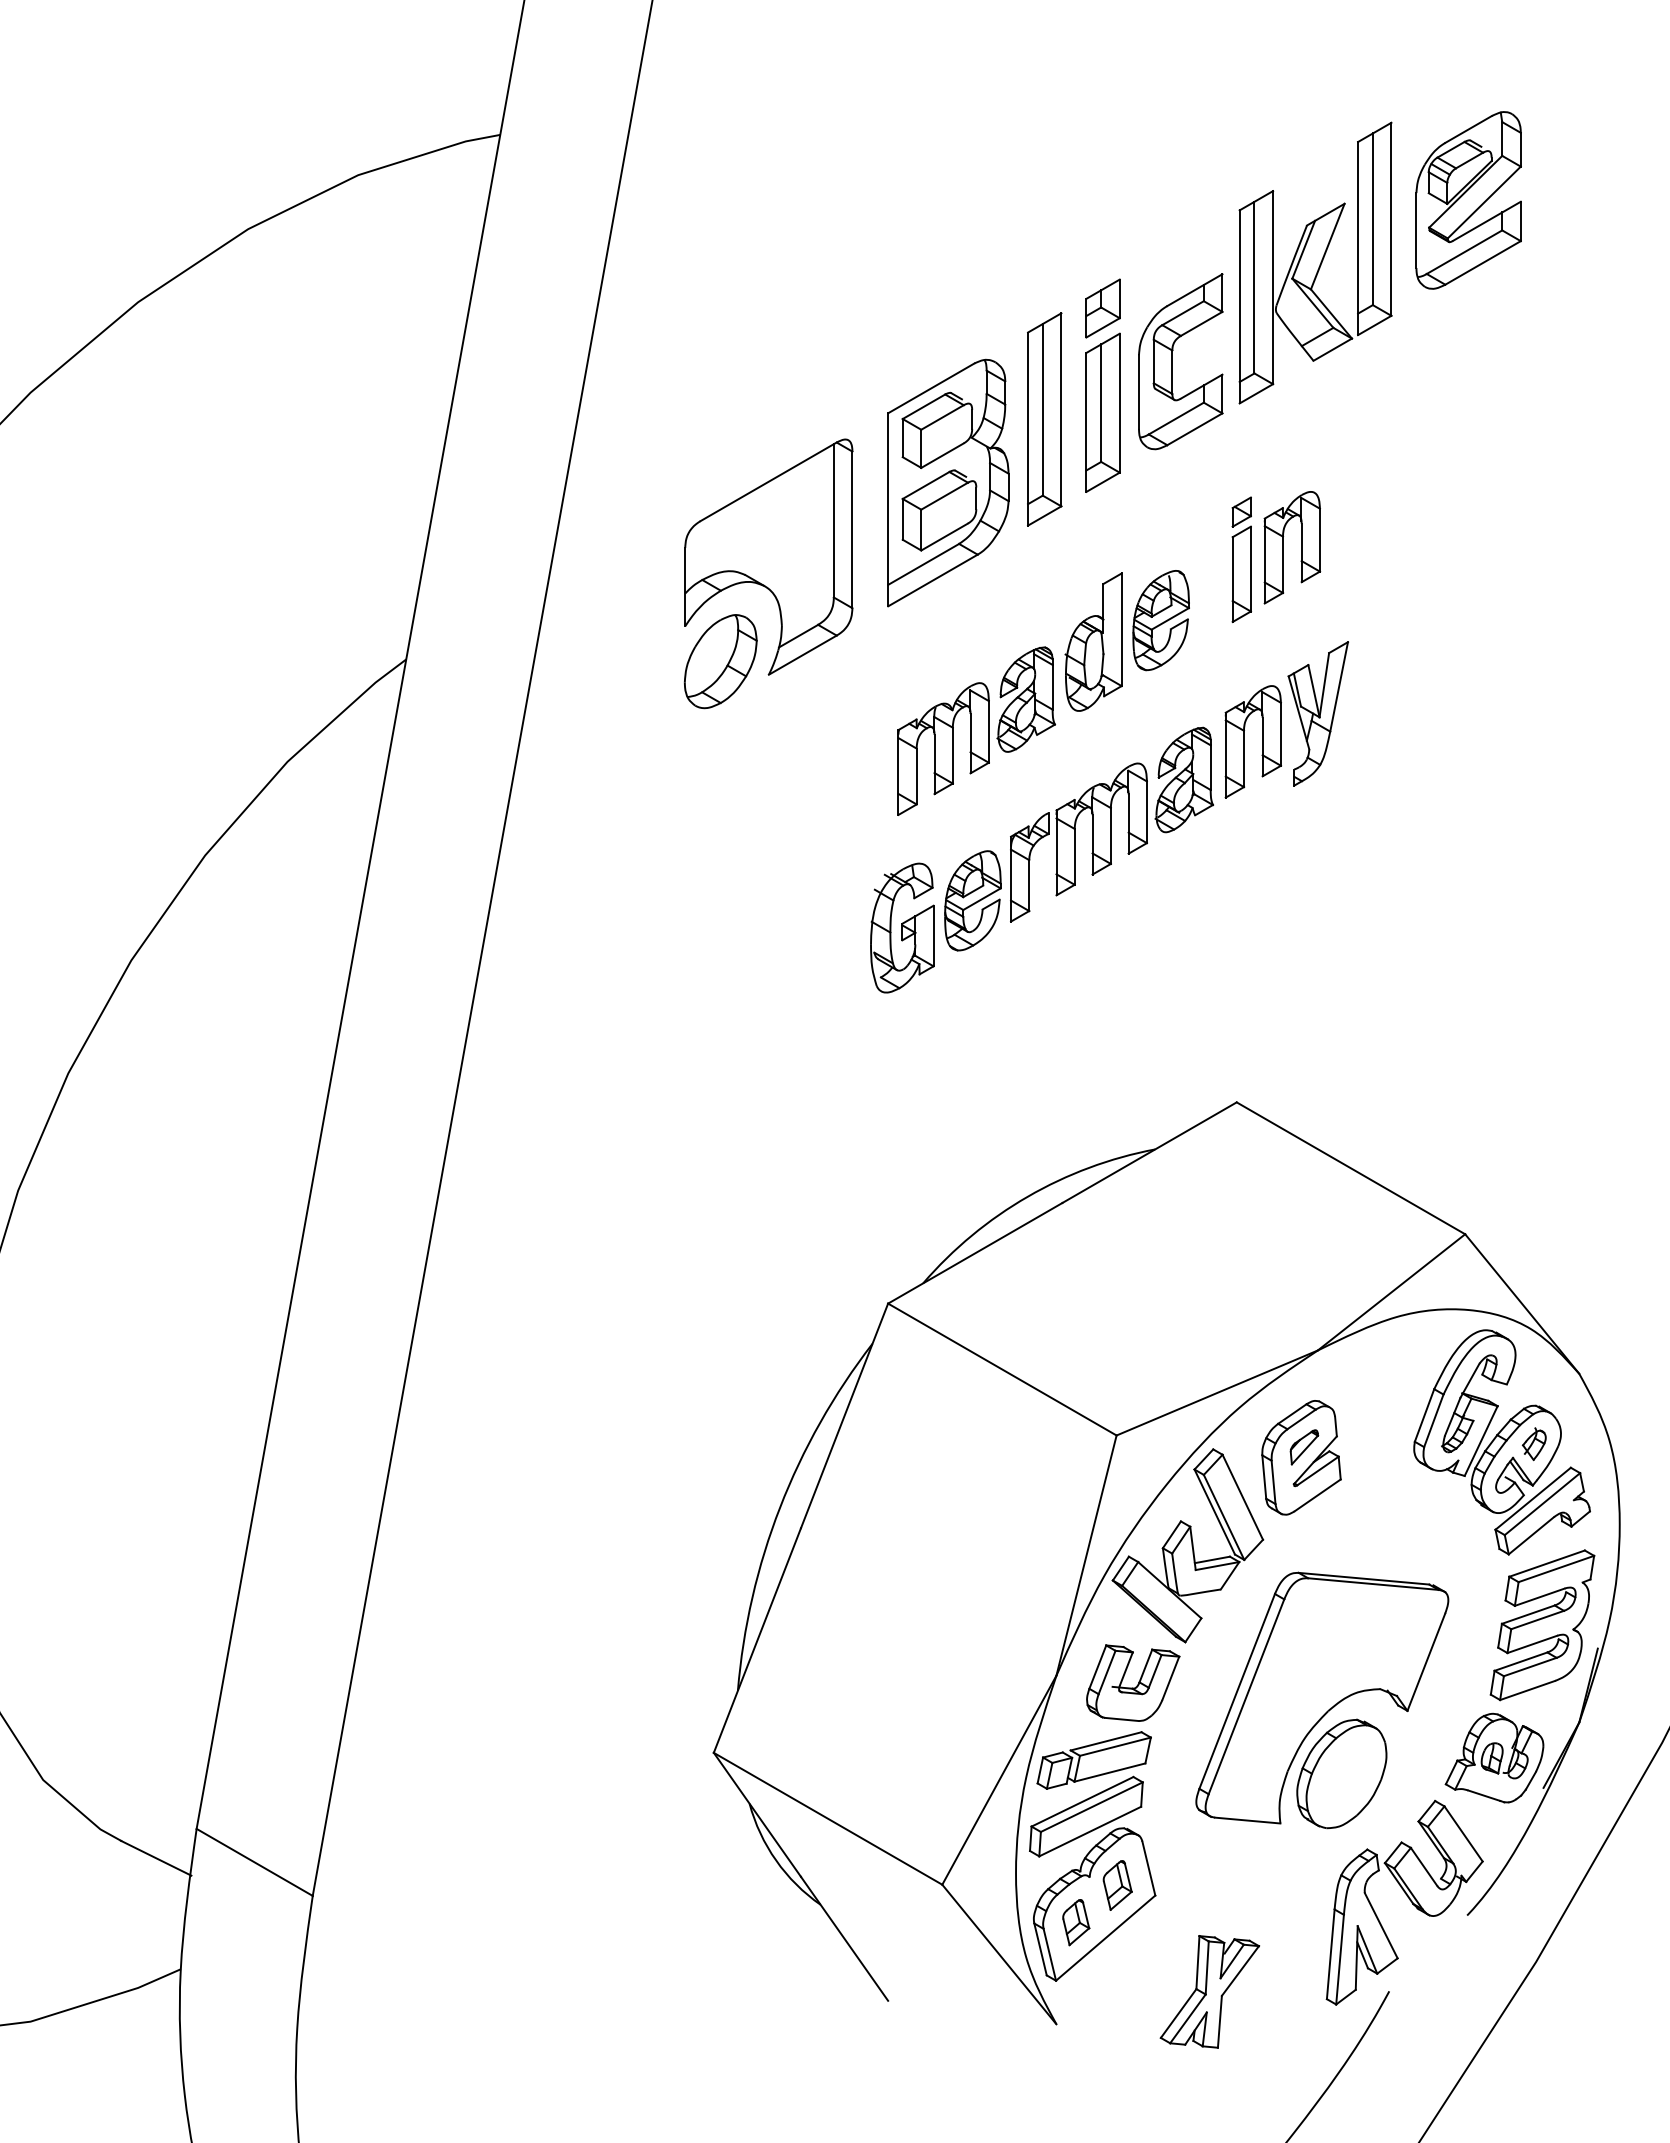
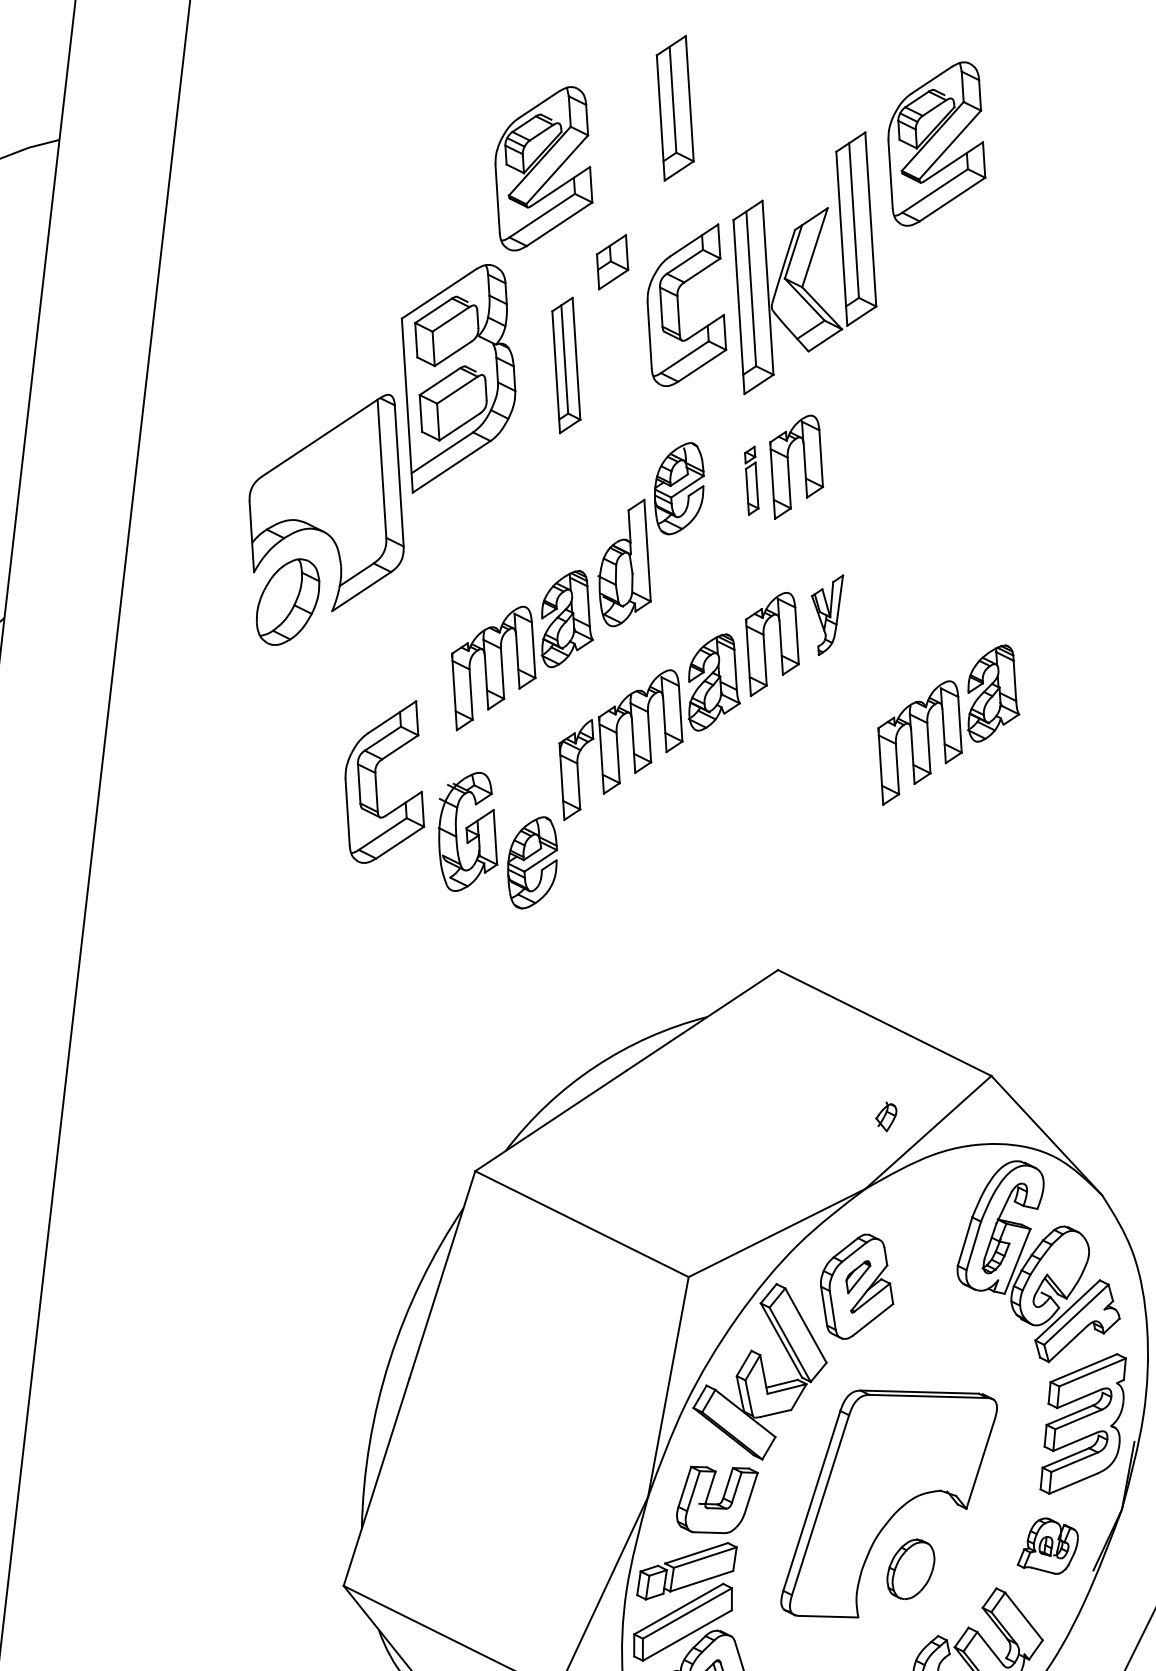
part: (1032, 200) -> (542, 168), added
part: (1315, 262) -> (804, 262), moved
part: (1102, 412) -> (674, 108), moved
part: (1044, 419) -> (566, 365), size x0.7
part: (948, 482) -> (460, 377), moved
part: (1241, 559) -> (751, 480), size x0.6
part: (1160, 620) -> (678, 488), moved
part: (1317, 713) -> (828, 615), size x0.6
part: (1442, 842) -> (948, 724), added
part: (805, 867) -> (376, 782), added
part: (972, 900) -> (532, 862), moved
part: (1533, 1444) -> (885, 1117), moved
part: (1494, 1757) -> (1047, 1545), size x0.7
part: (1341, 1773) -> (910, 1568), size x0.6

